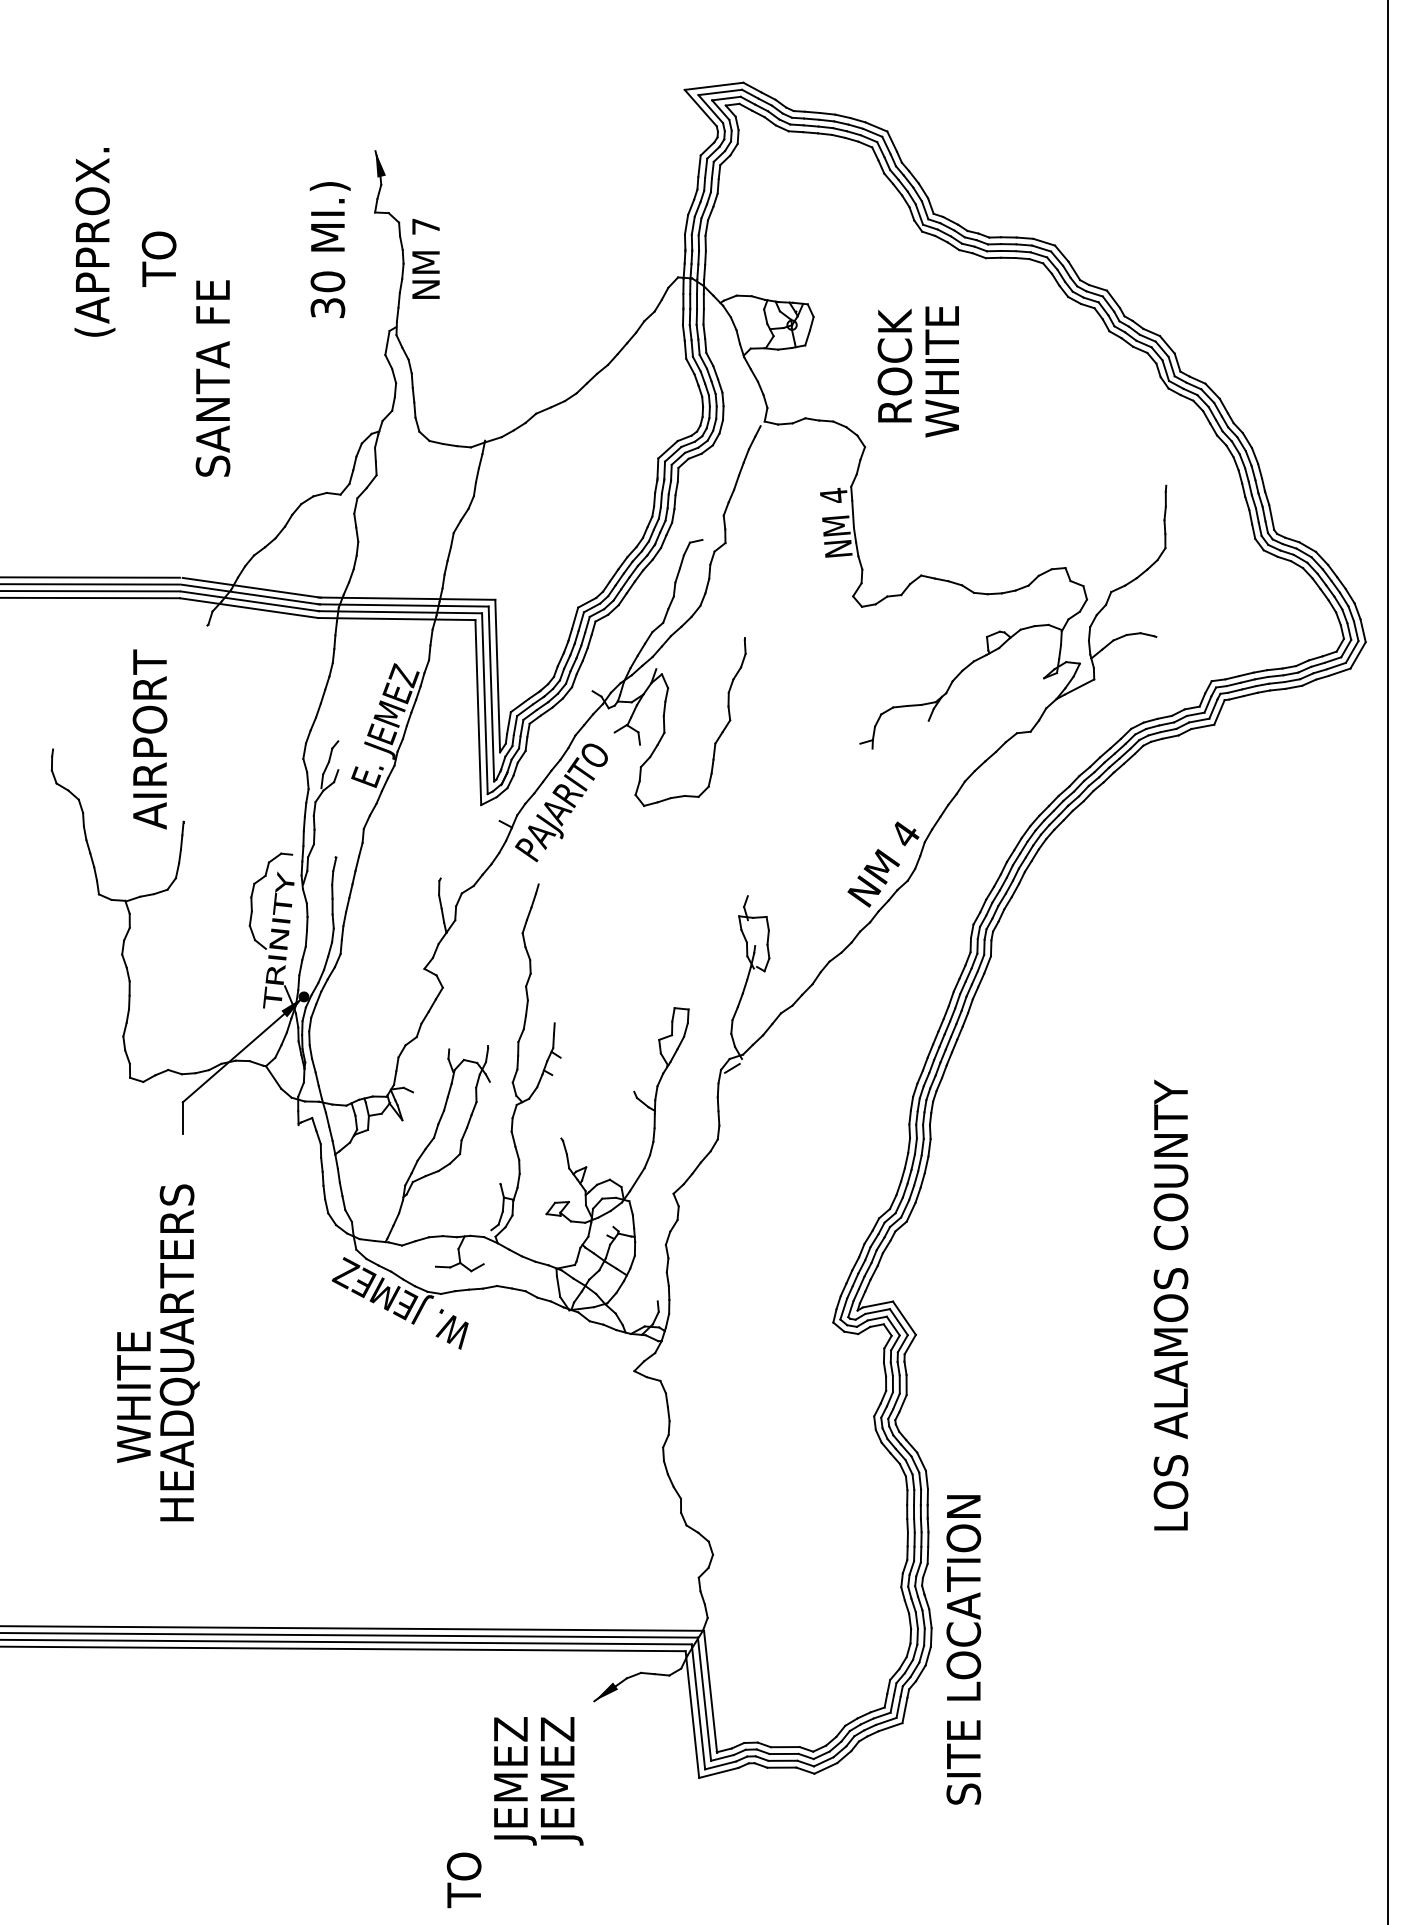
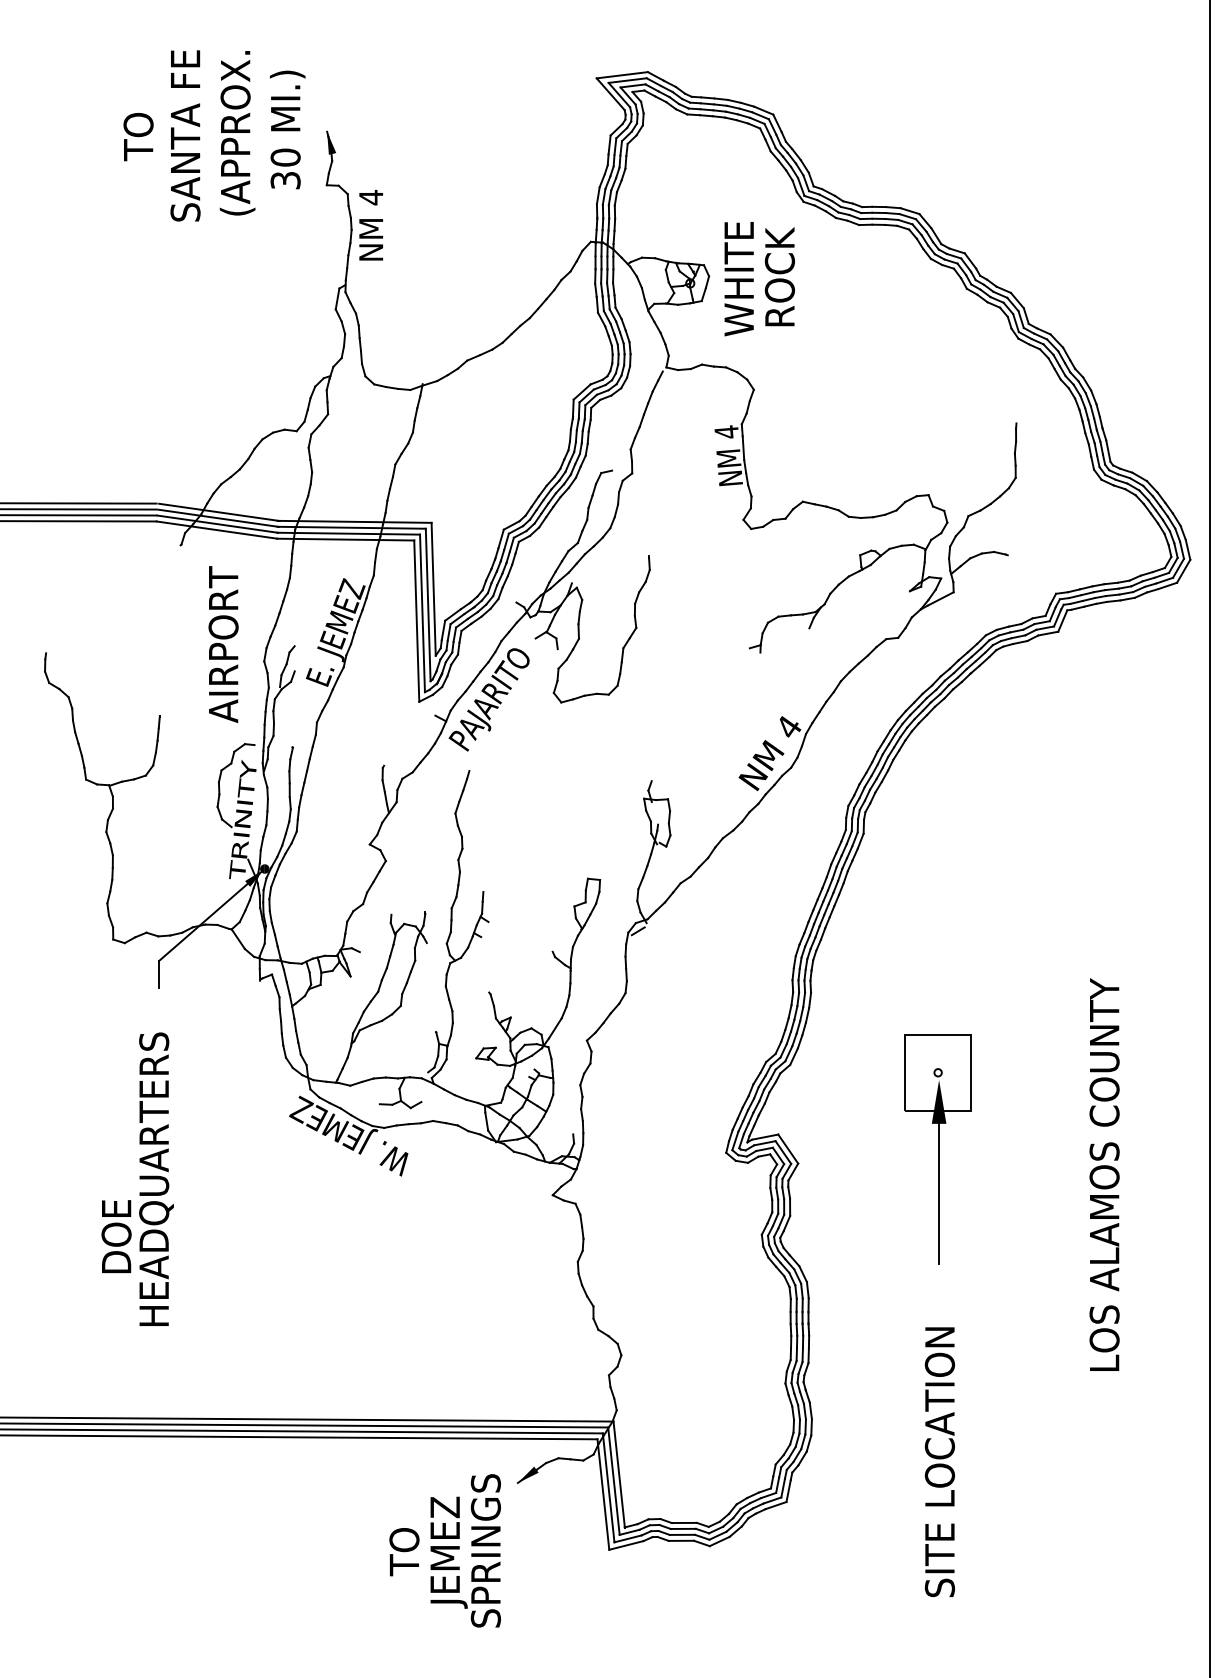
text: (426, 226) -> (371, 197), 7 -> 4
text: (94, 242) -> (237, 133), moved
text: (330, 249) -> (287, 129), moved
text: (159, 259) -> (138, 137), moved
text: (894, 365) -> (779, 276), moved
text: (941, 372) -> (738, 279), moved
text: (212, 378) -> (185, 135), moved
text: (149, 739) -> (223, 644), moved
text: (1170, 1304) -> (1104, 1174), moved
part: (1075, 1318) -> (937, 1149), added
text: (133, 1396) -> (116, 1217), WHITE -> DOE
text: (963, 1650) -> (939, 1462), moved
text: (561, 1778) -> (489, 1550), JEMEZ -> SPRINGS
text: (464, 1880) -> (404, 1552), moved

